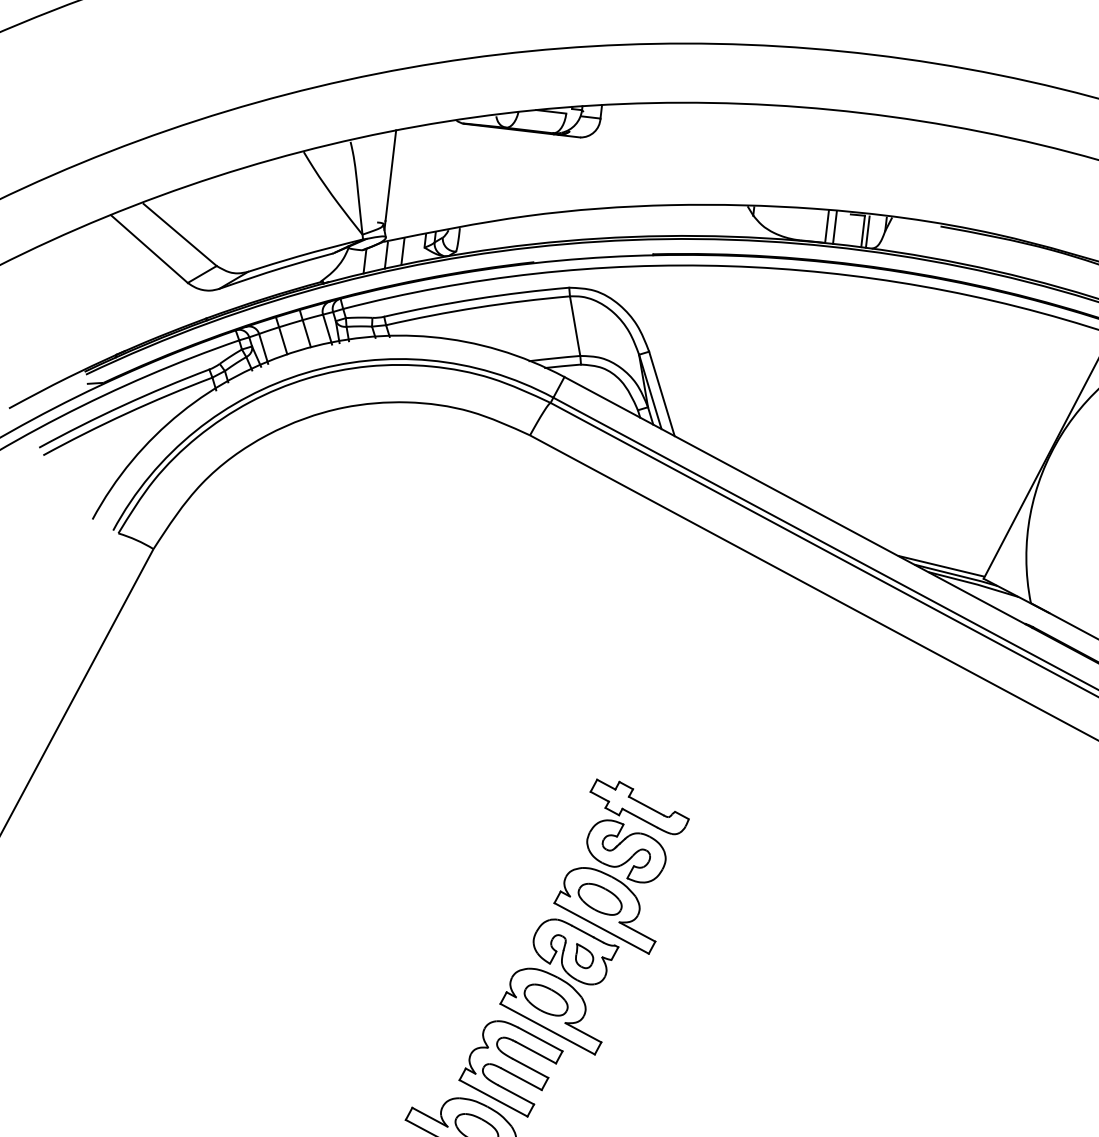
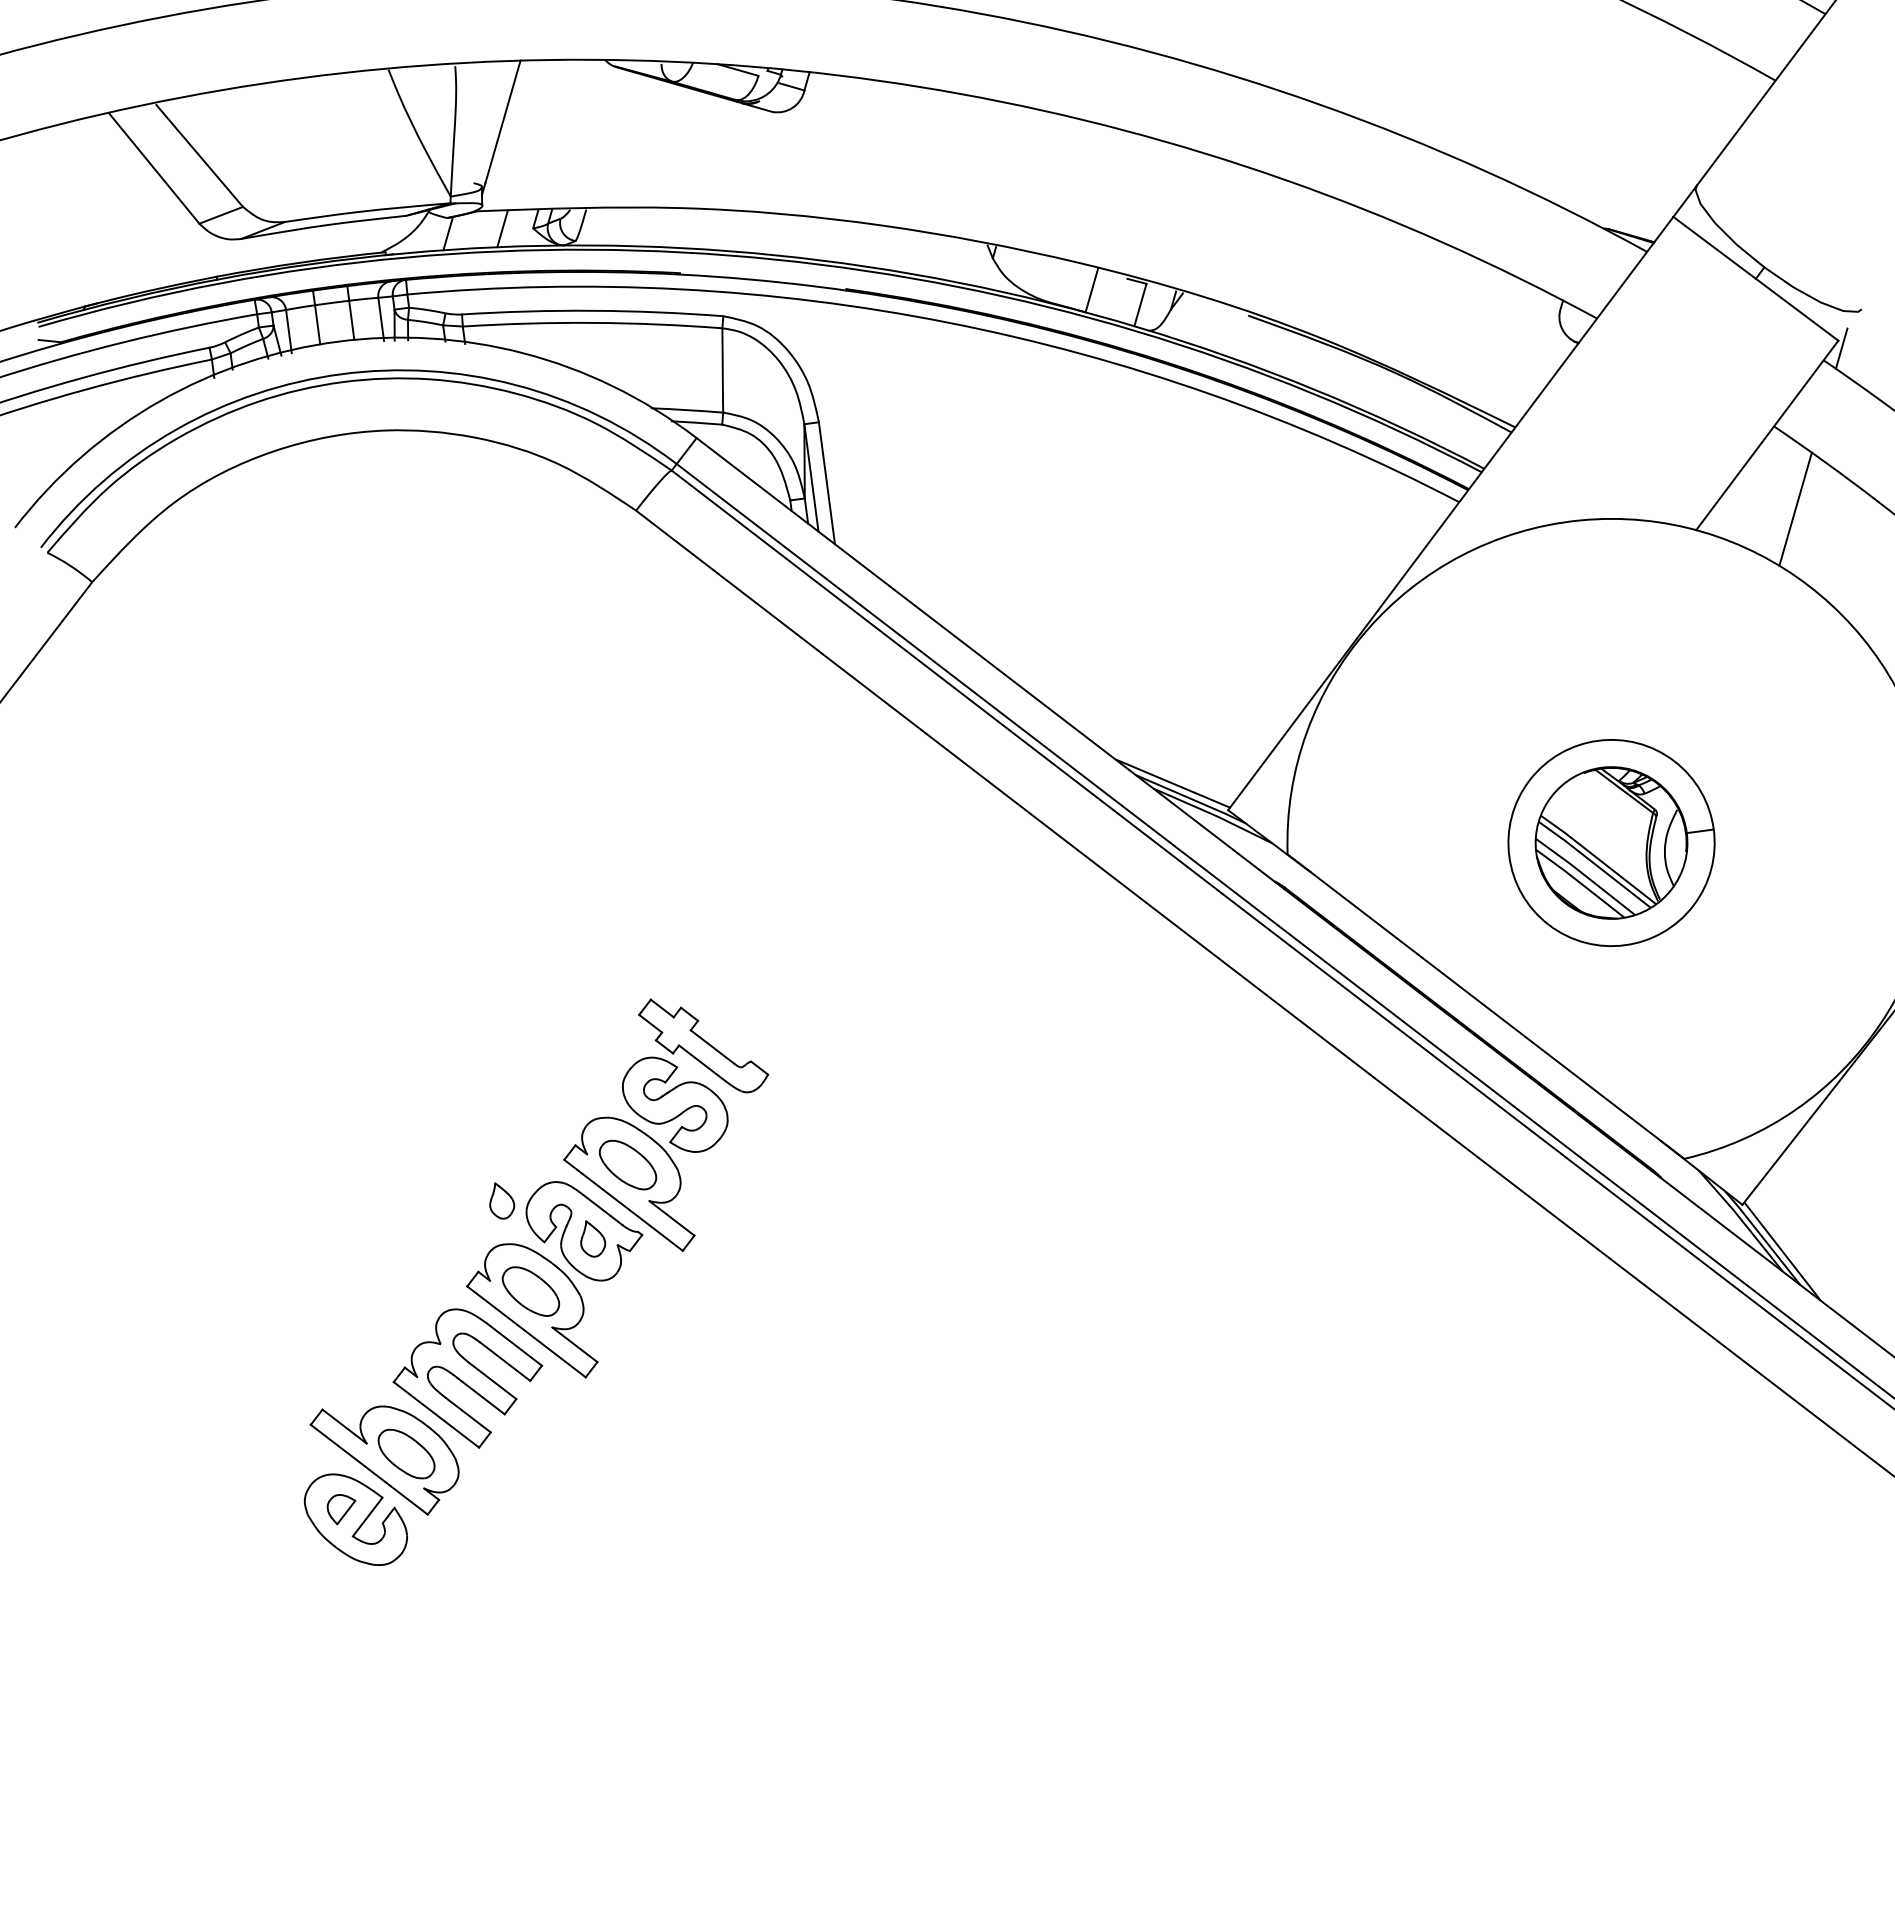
line: (834, 227) -> (1102, 293), removed
line: (867, 231) -> (1146, 306), removed
line: (386, 255) -> (478, 230), removed
part: (515, 939) -> (502, 1200), added

